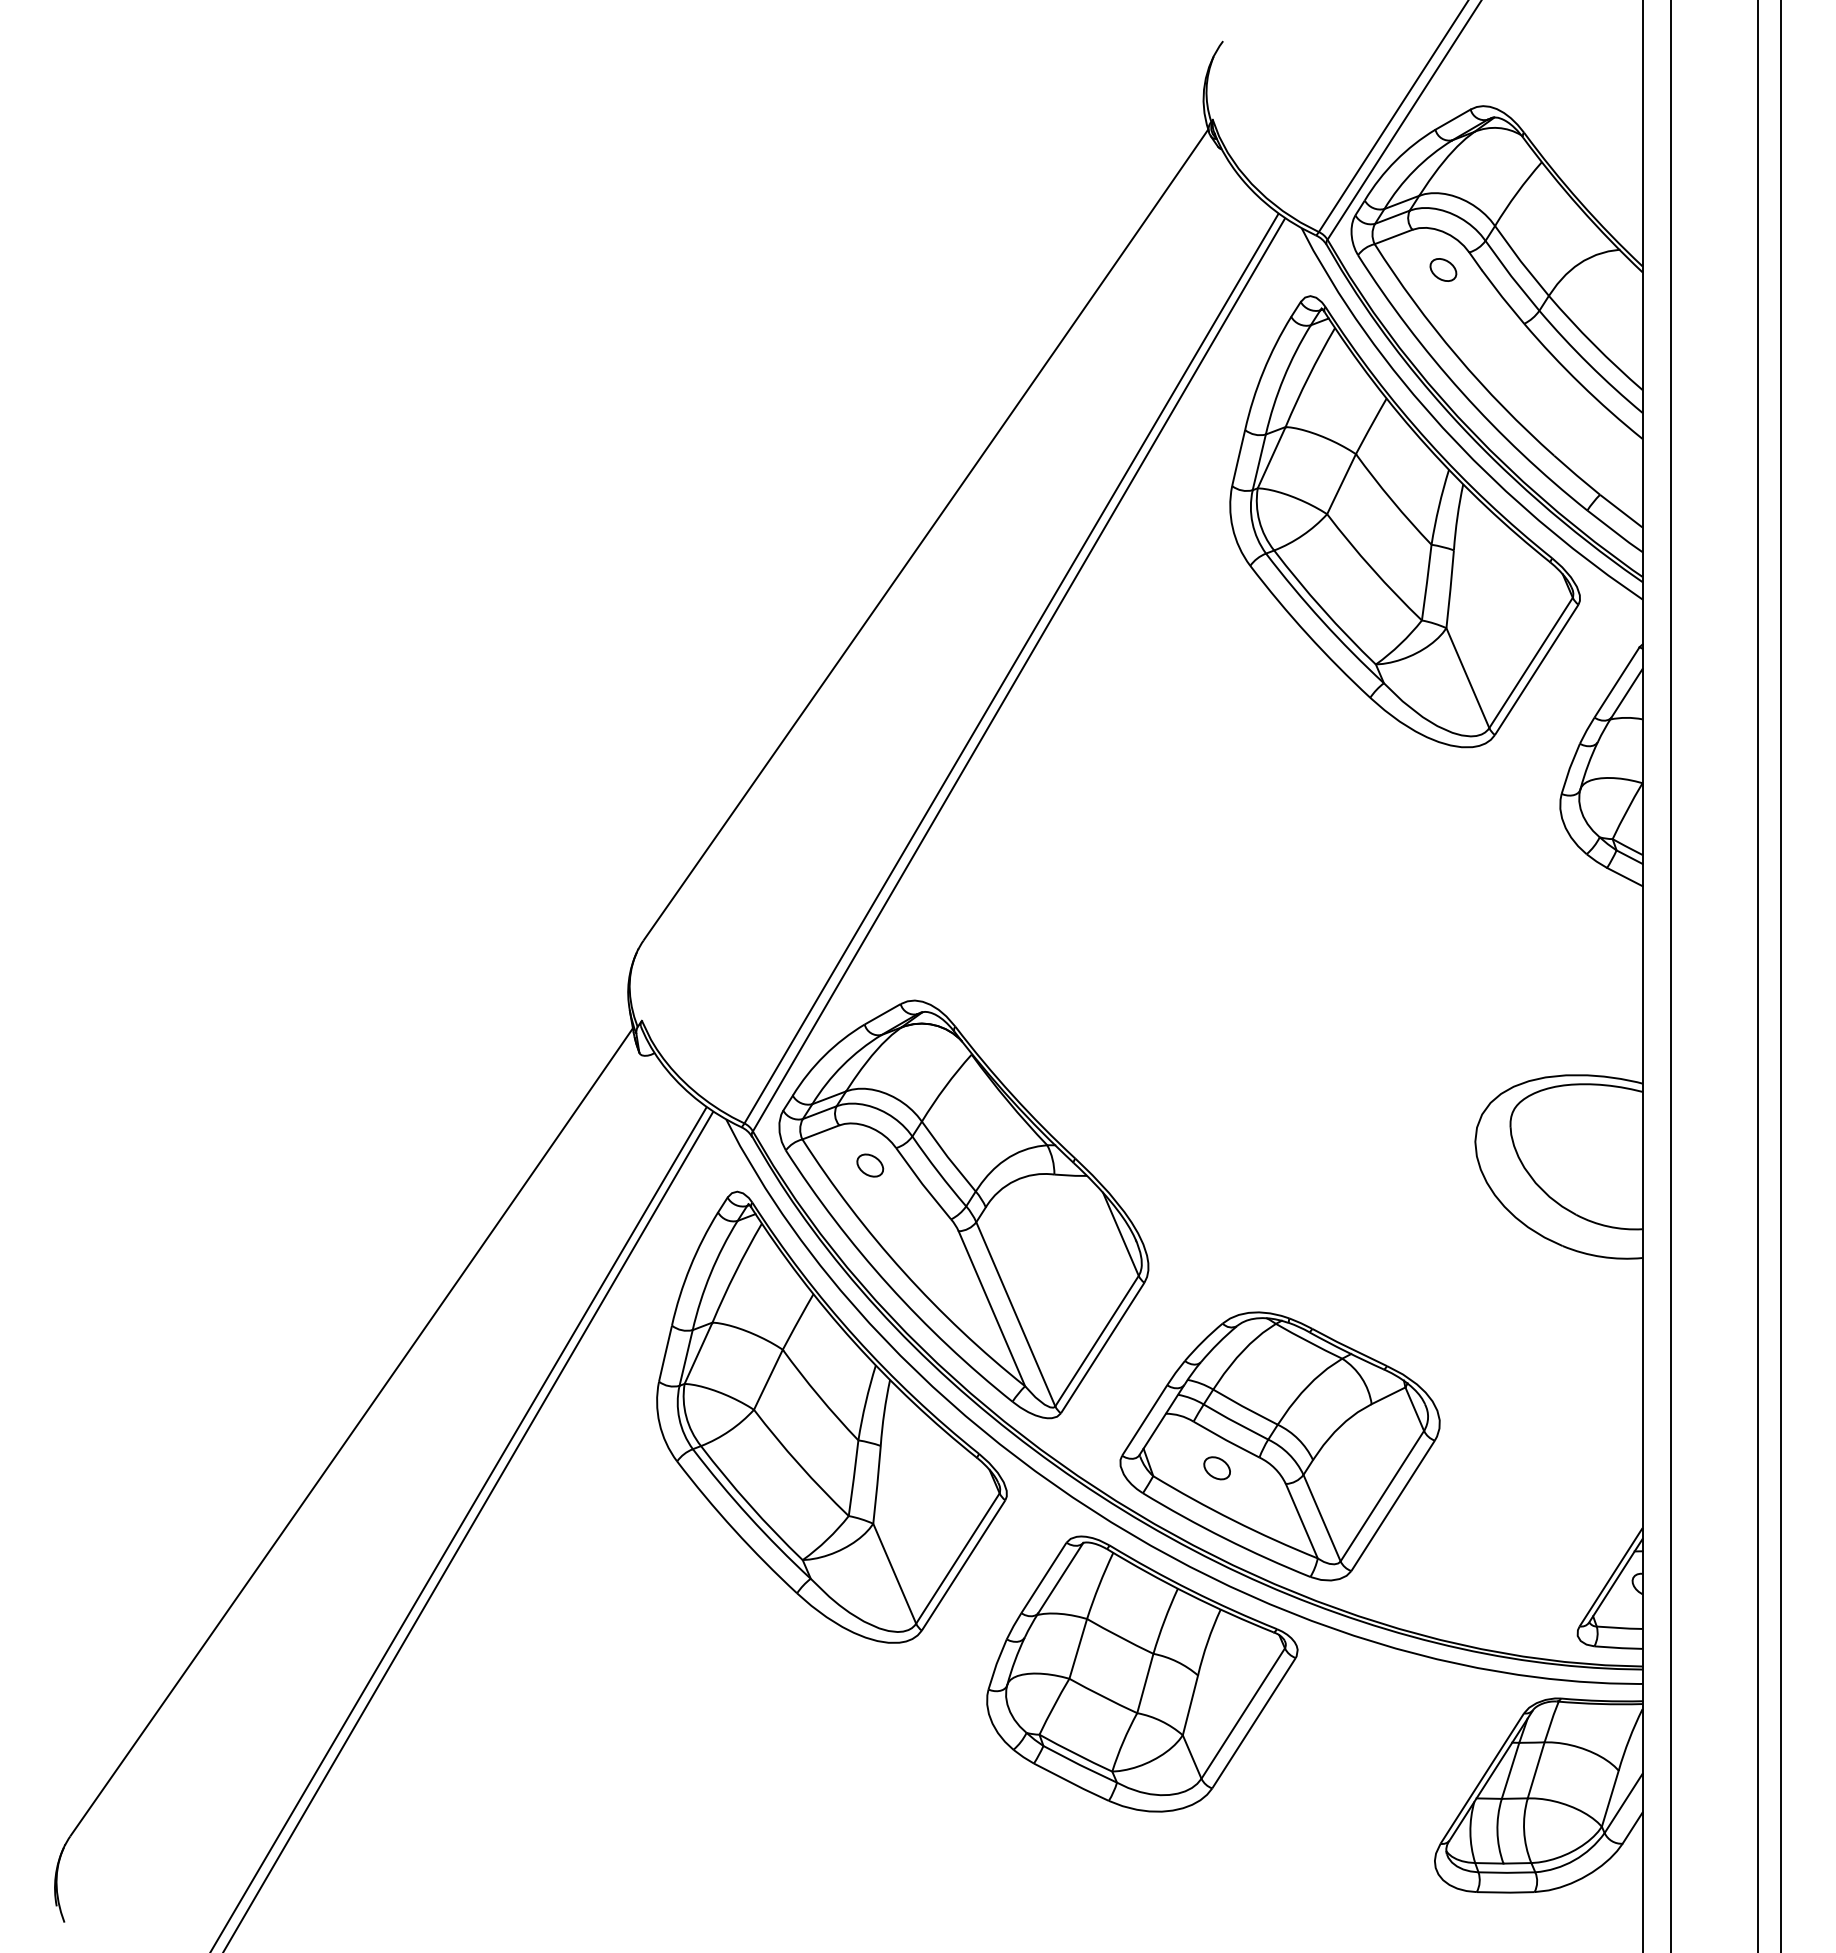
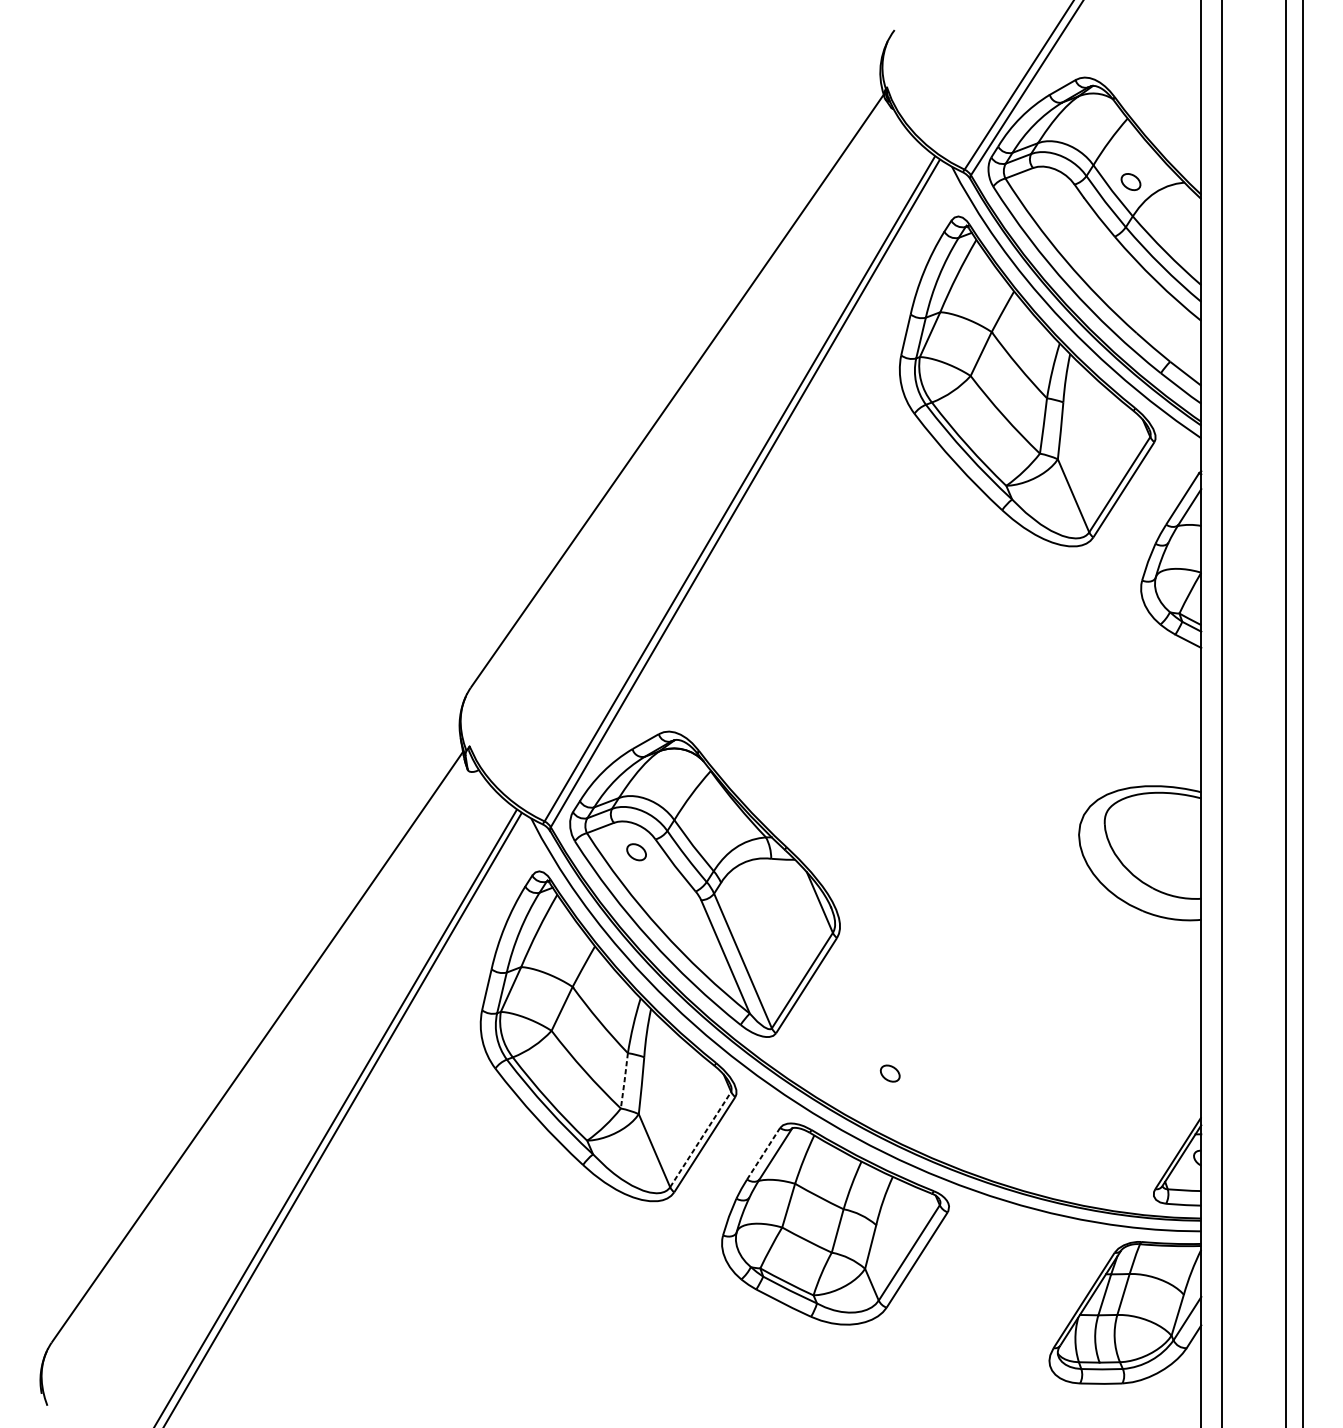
part: (1443, 269) -> (1131, 181), moved
part: (1279, 1446) -> (935, 1057), removed
line: (853, 1478) -> (624, 1081), solid -> dashed
line: (958, 1558) -> (701, 1139), solid -> dashed
line: (1043, 1578) -> (763, 1154), solid -> dashed

